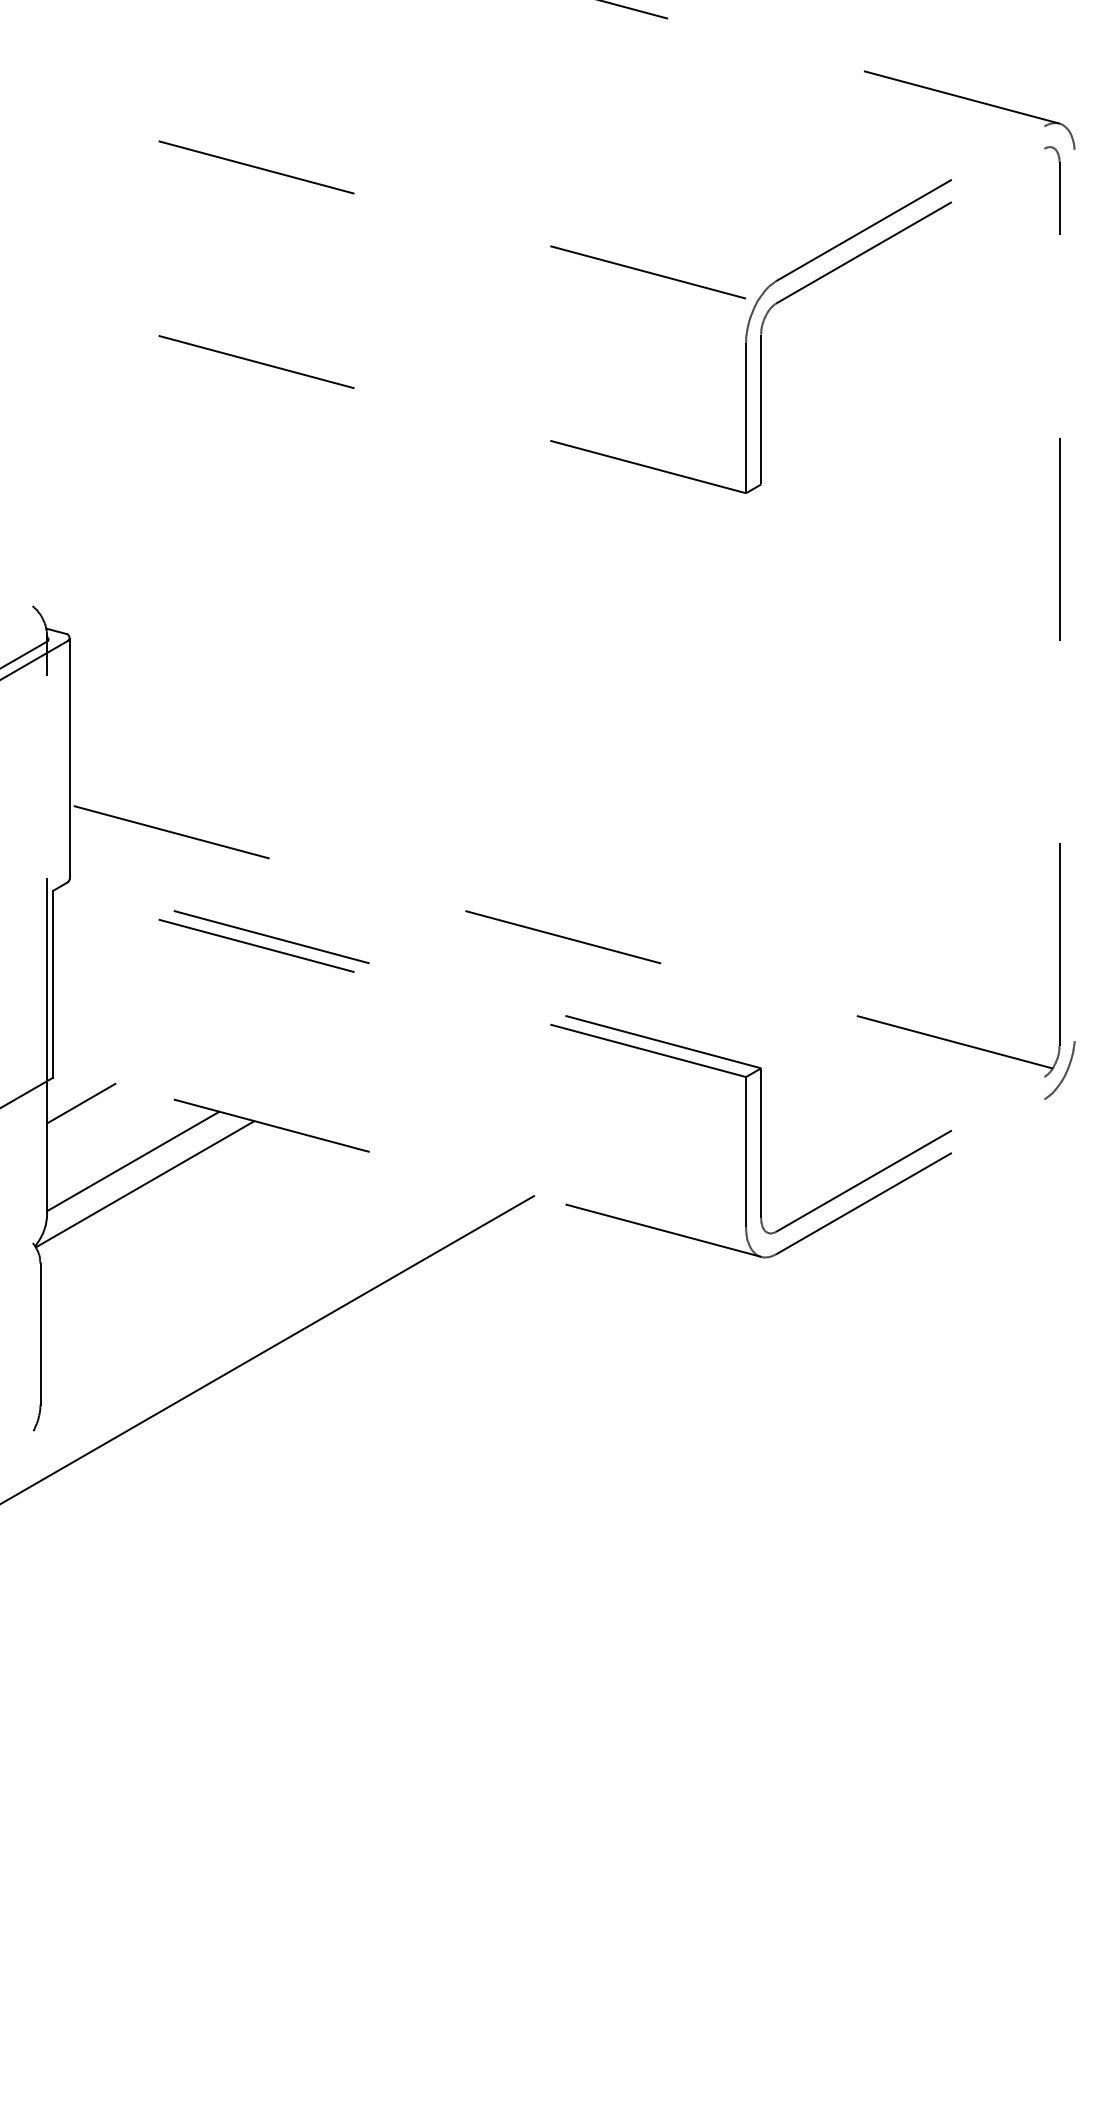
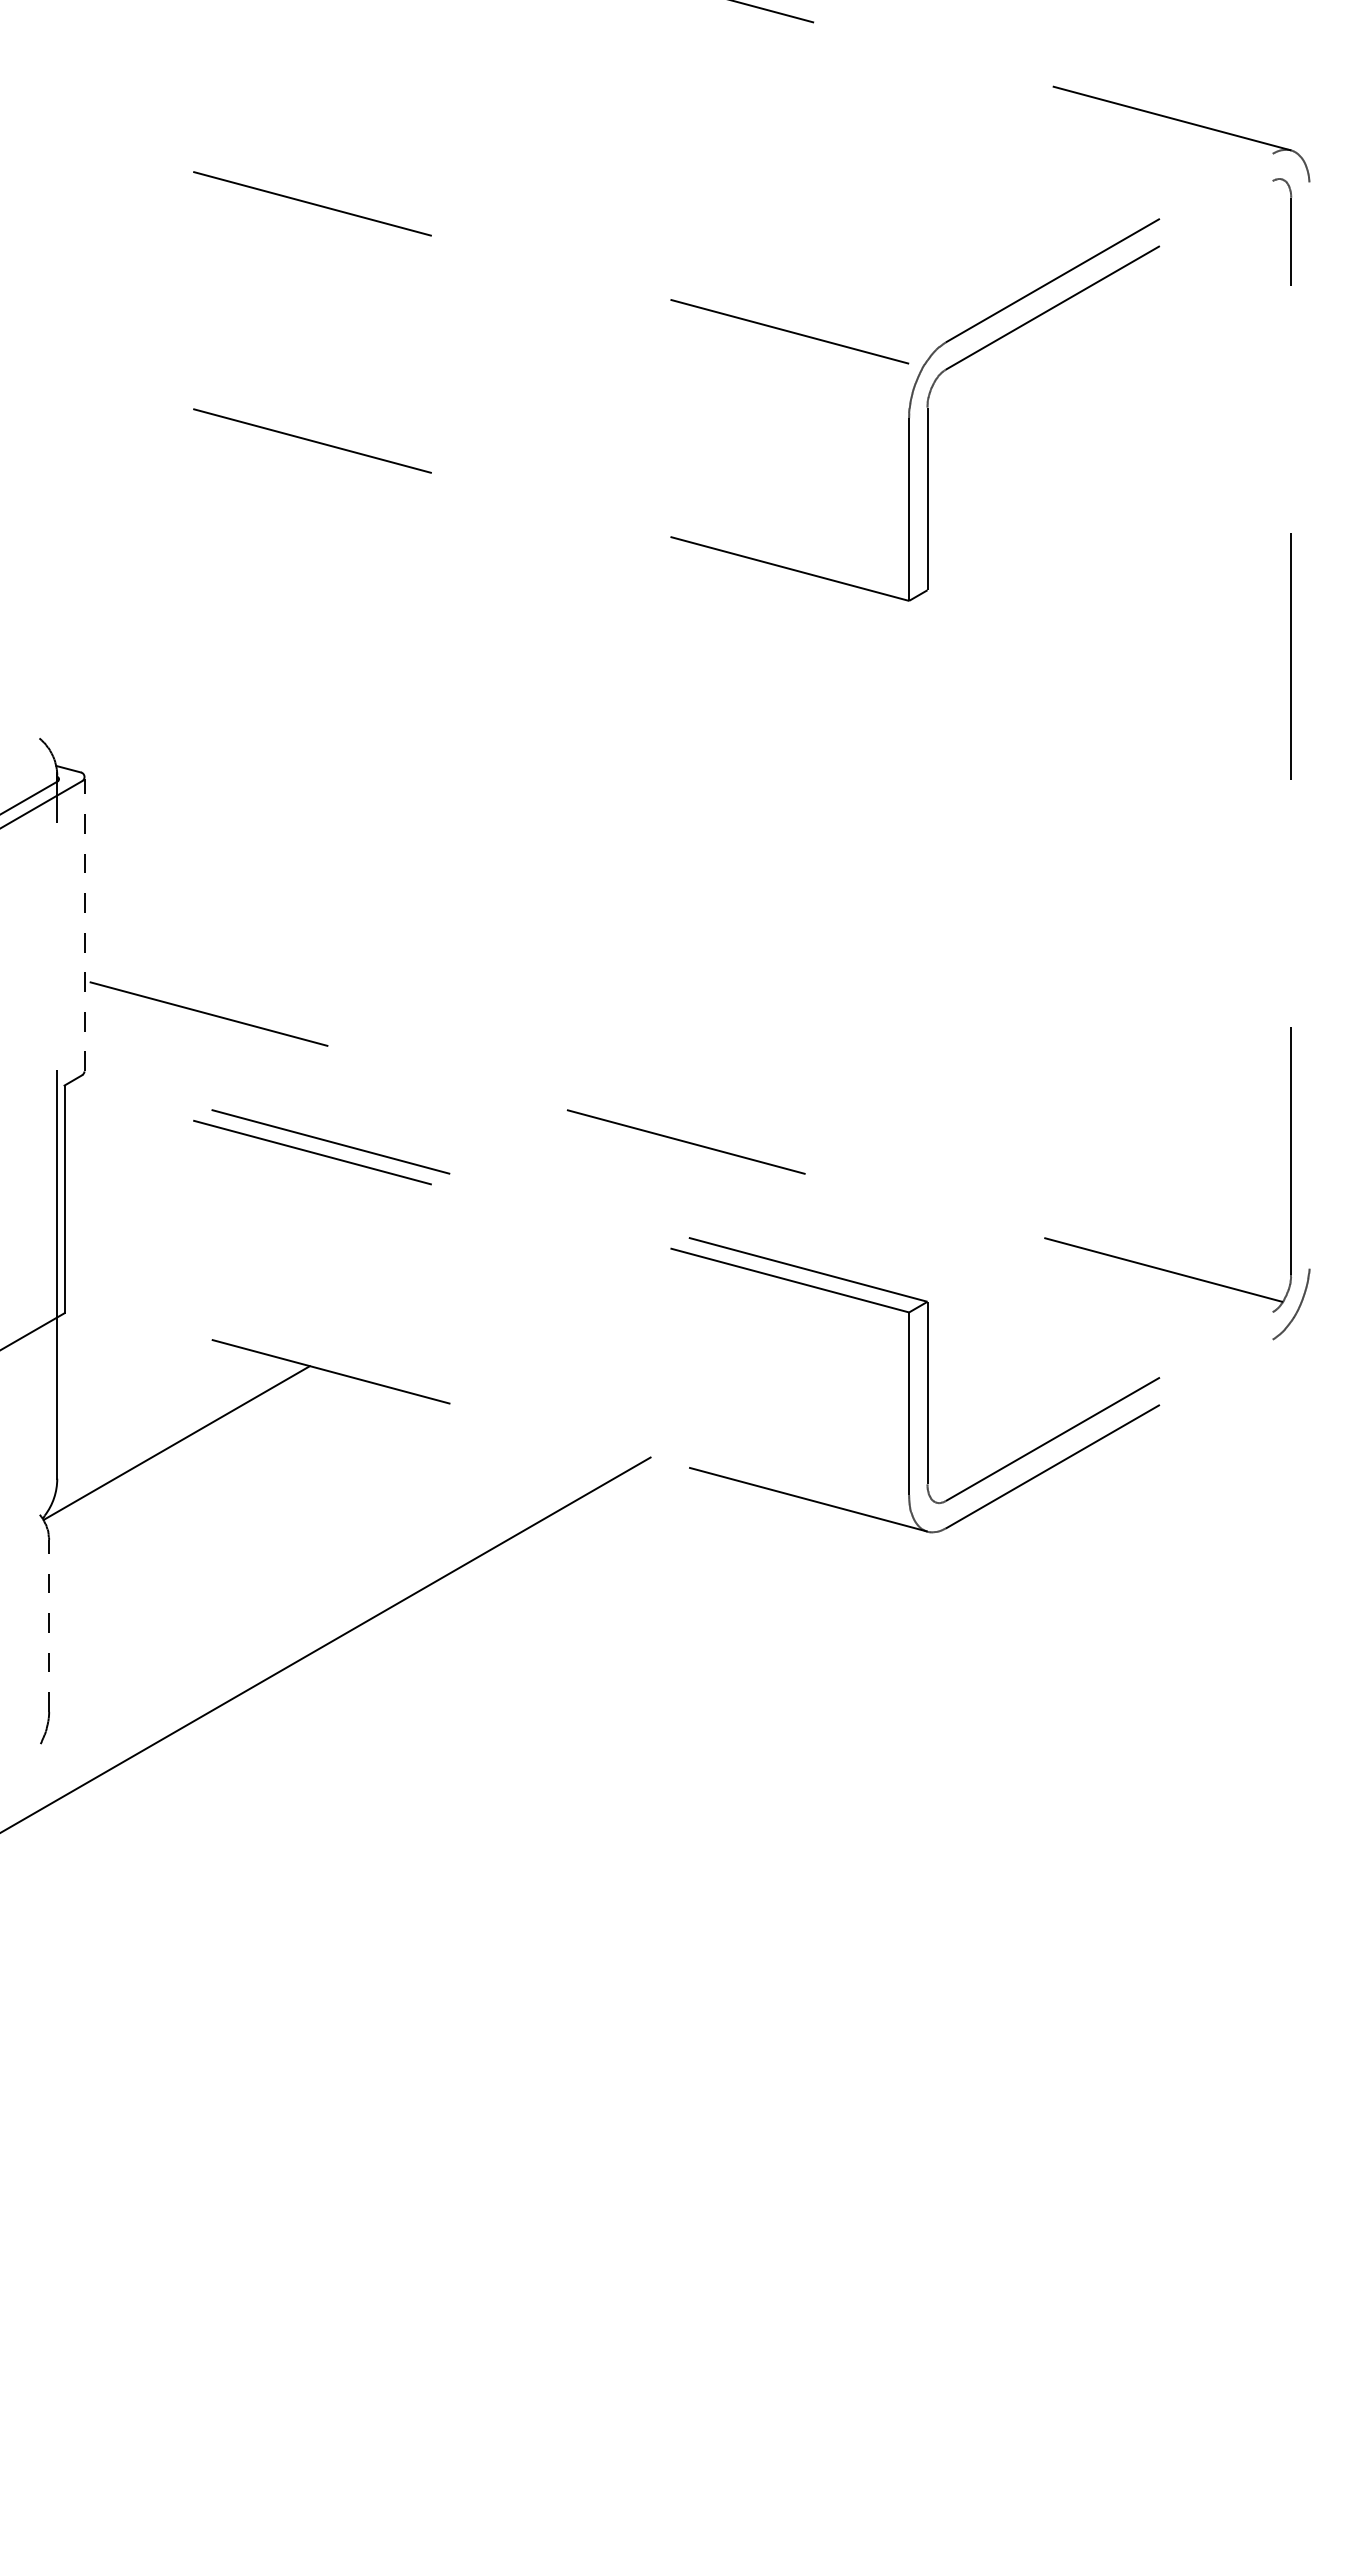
line: (69, 758) -> (84, 924), solid -> dashed
line: (80, 1103) -> (98, 1344), removed
line: (133, 1160) -> (162, 1414), removed
line: (40, 1333) -> (49, 1625), solid -> dashed

